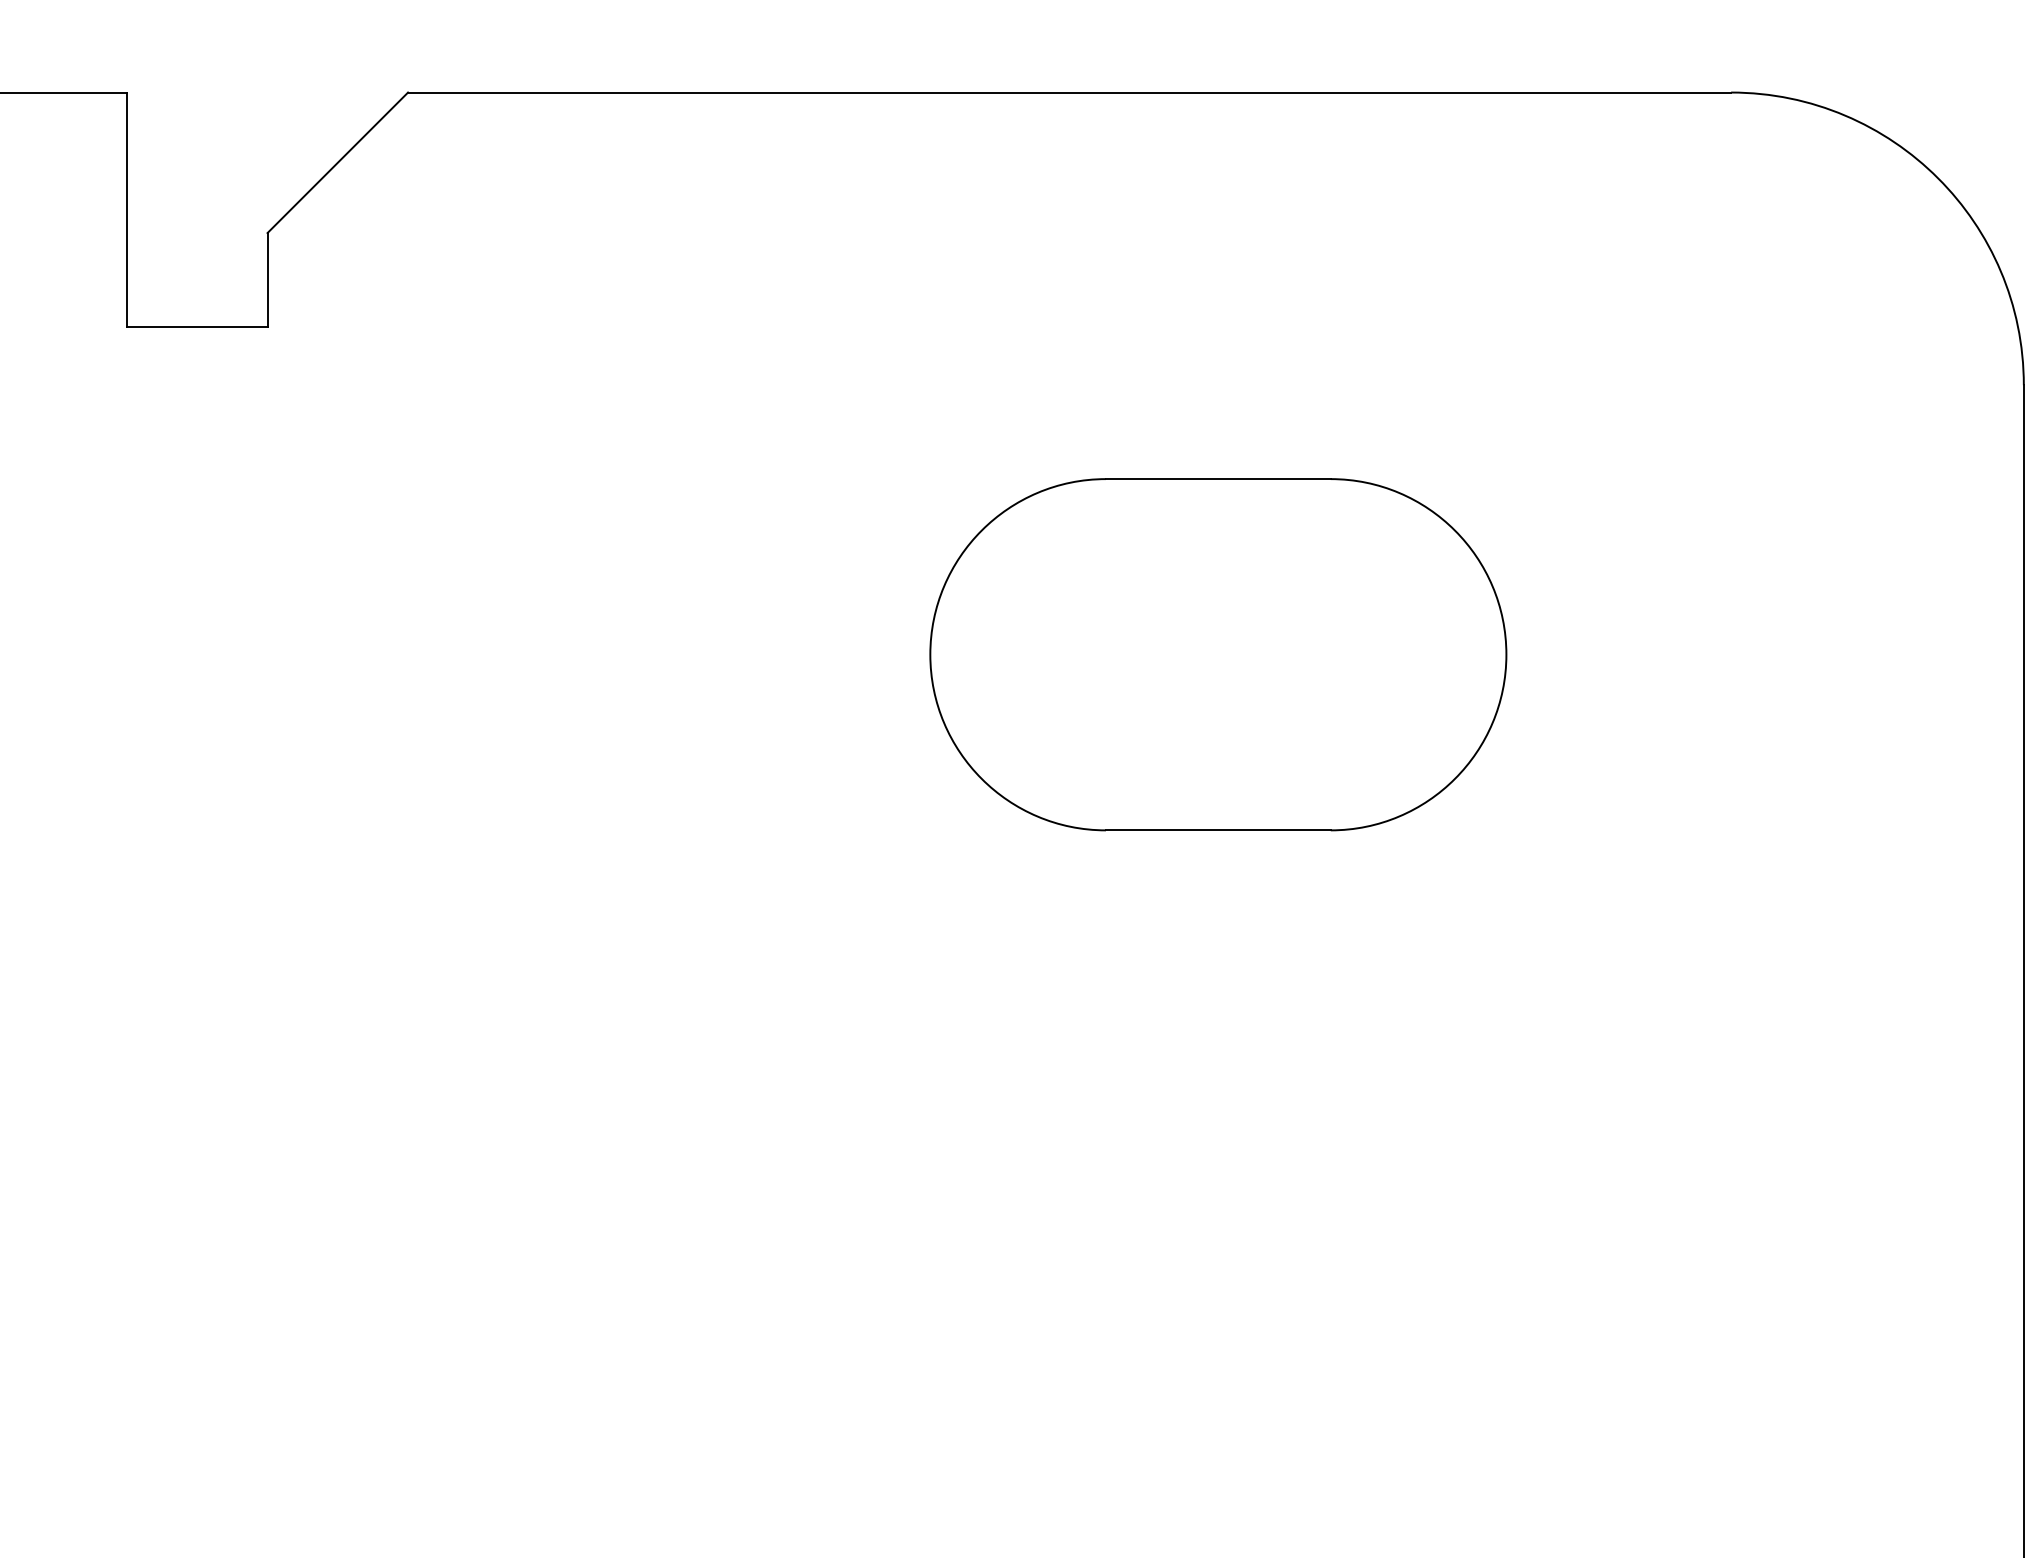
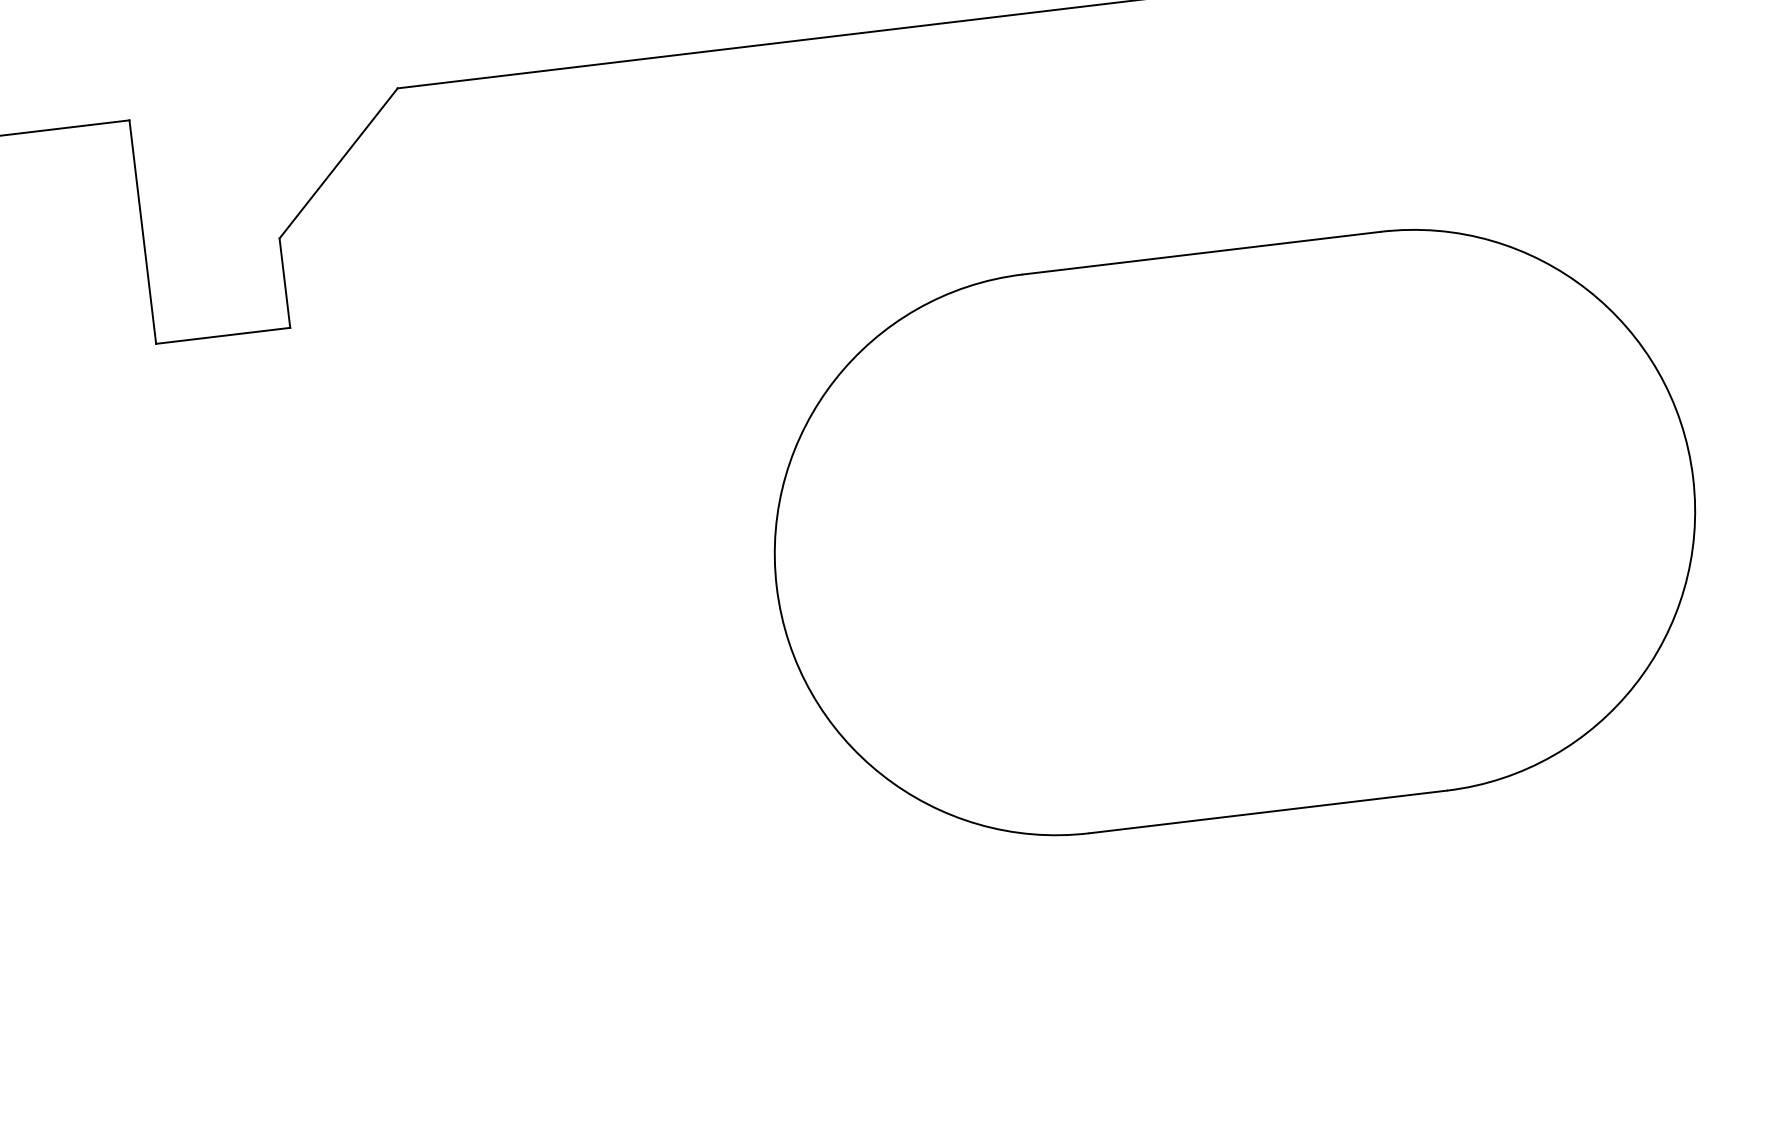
part: (1218, 654) -> (1235, 532), size x1.67

